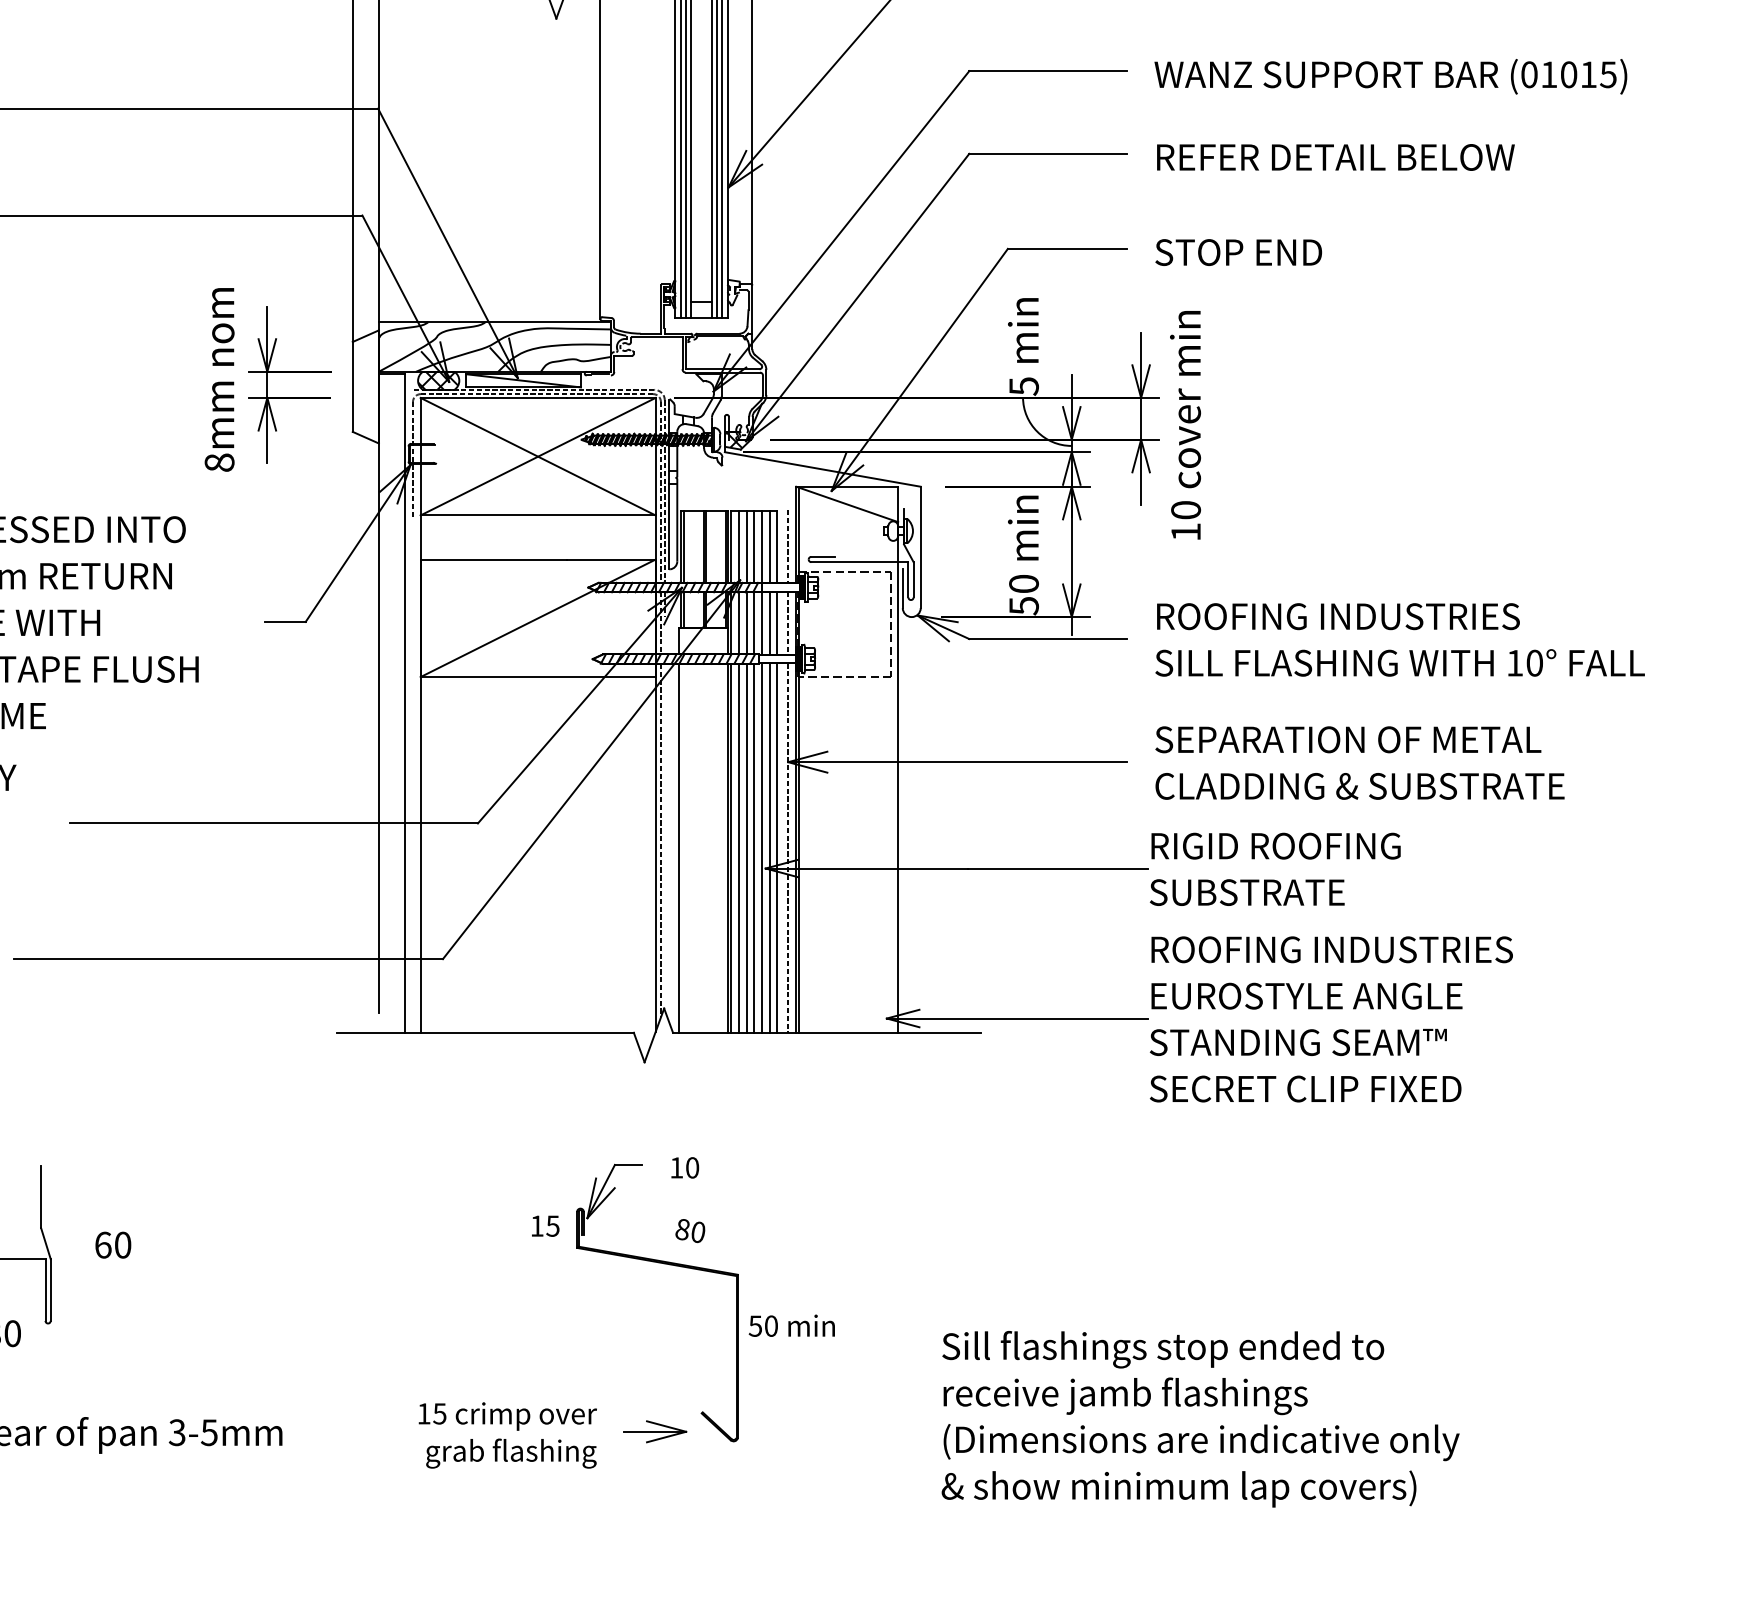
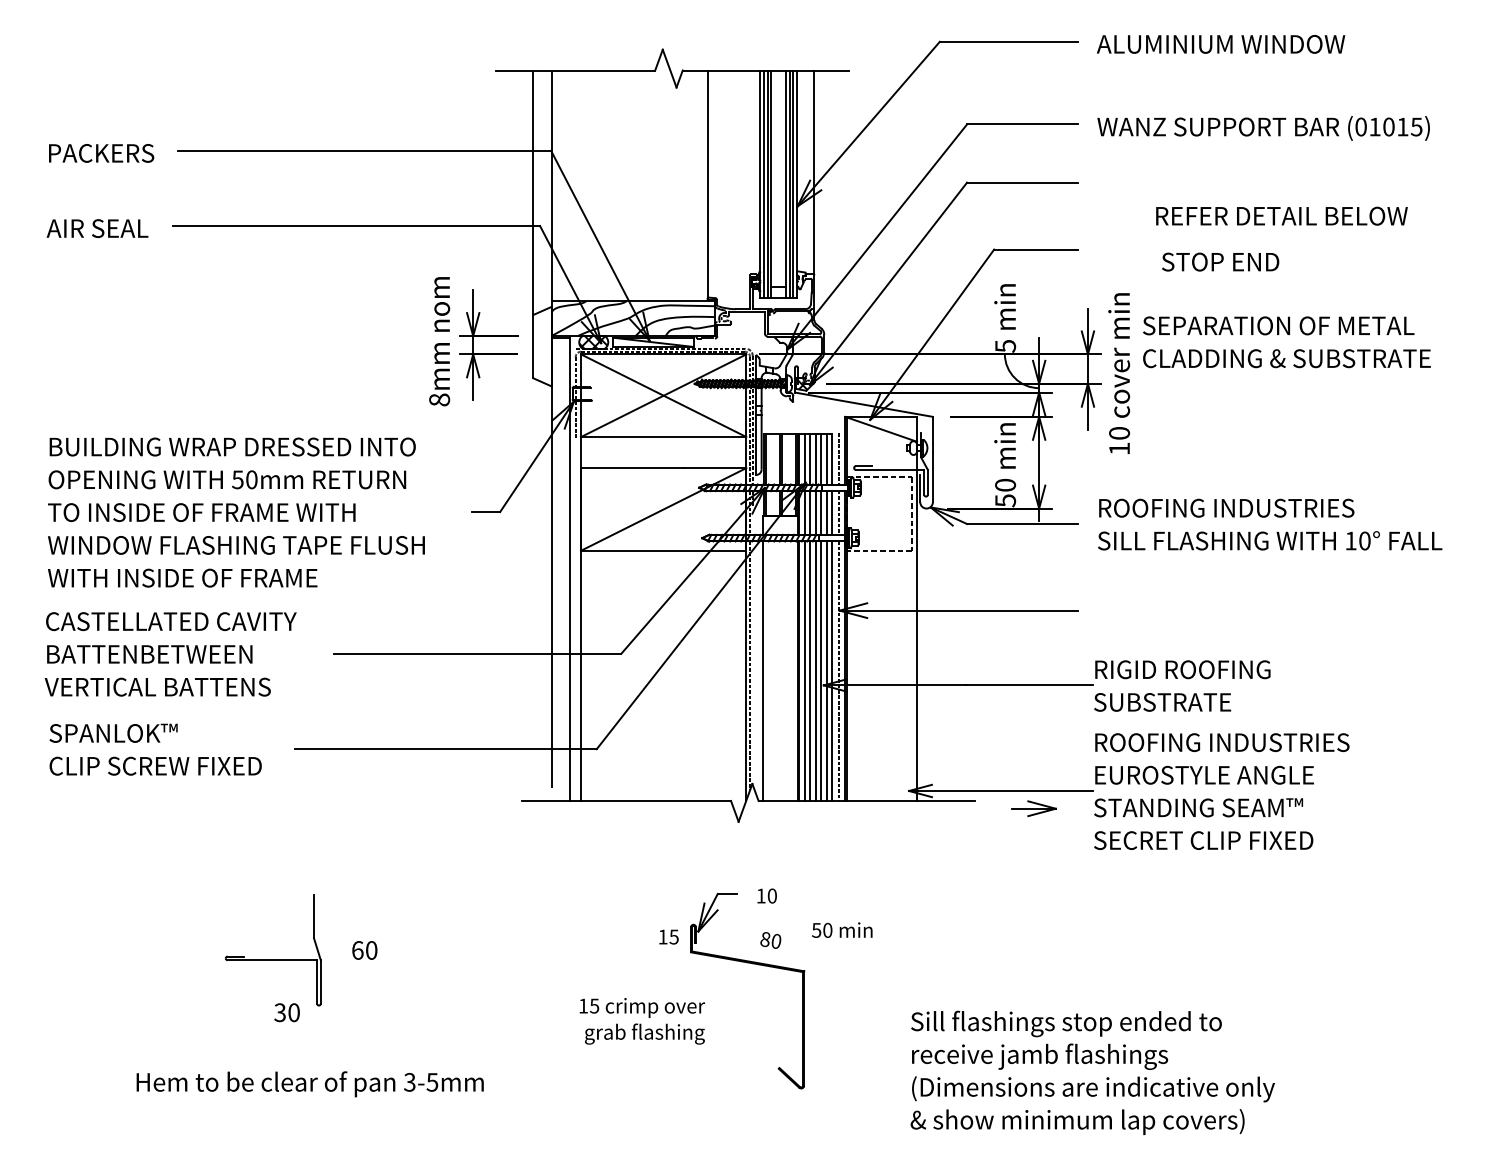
text: (1335, 156) -> (1281, 215), moved
text: (1238, 251) -> (1220, 261), moved
text: (1359, 763) -> (1286, 342), moved
text: (792, 1324) -> (842, 929), moved
text: (1200, 1418) -> (1092, 1072), moved
part: (654, 1431) -> (1033, 808), moved
text: (506, 1435) -> (641, 1021), moved

